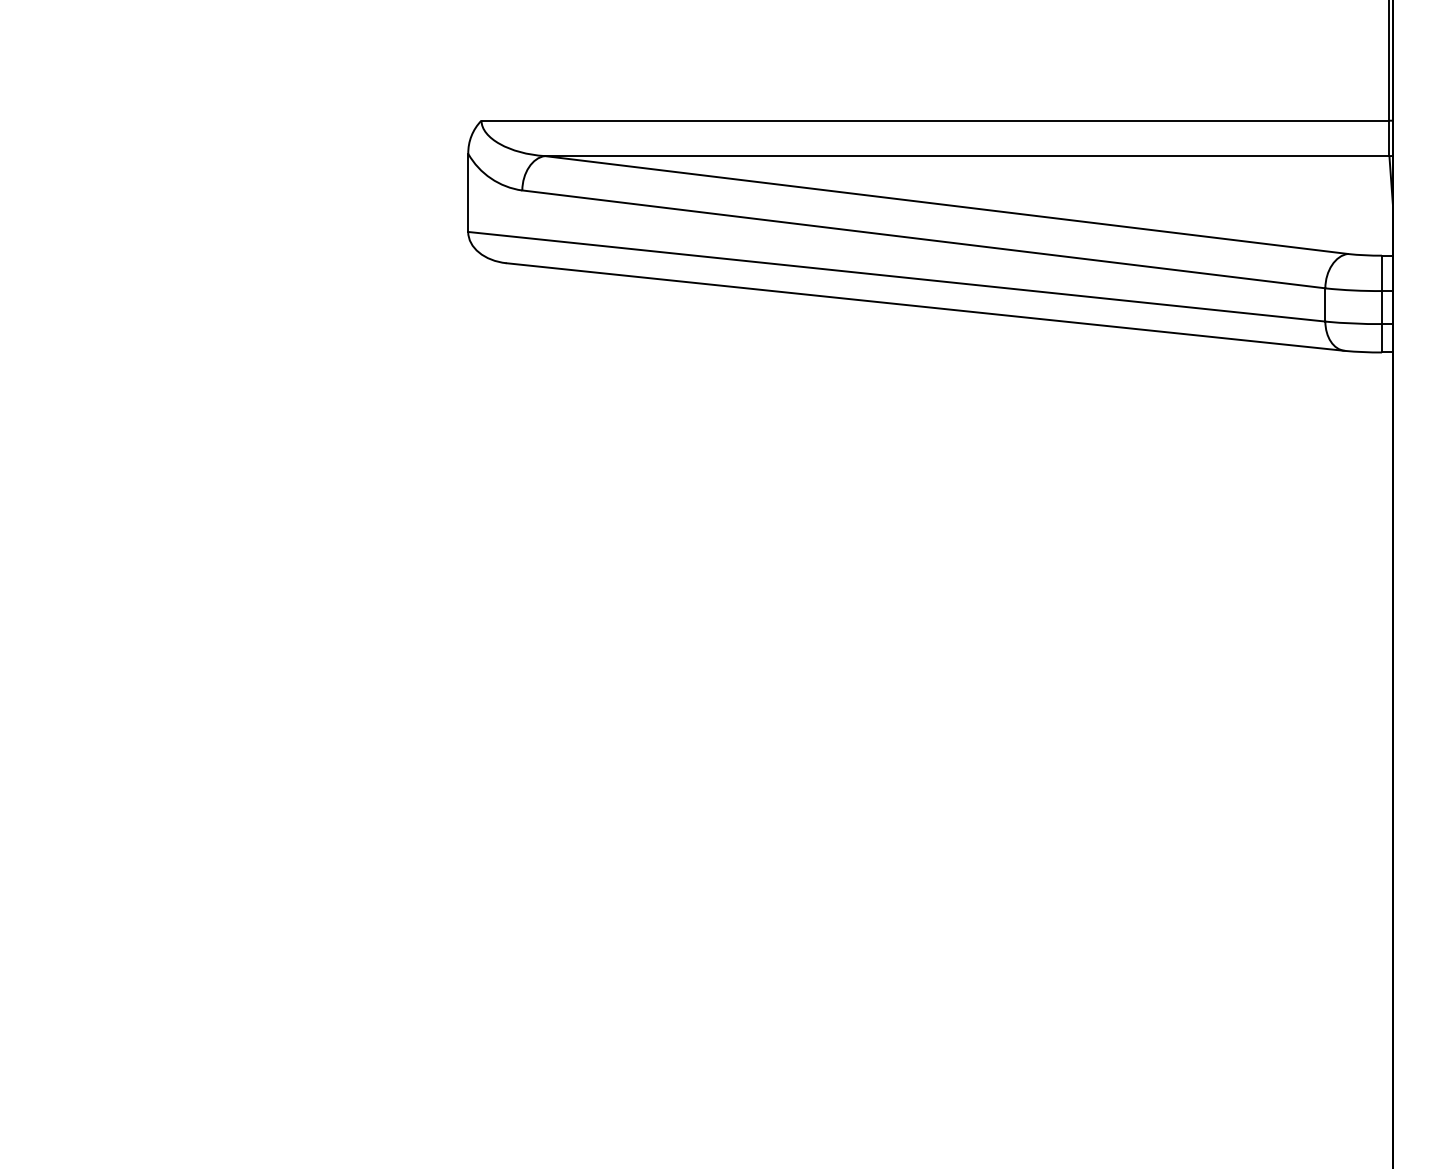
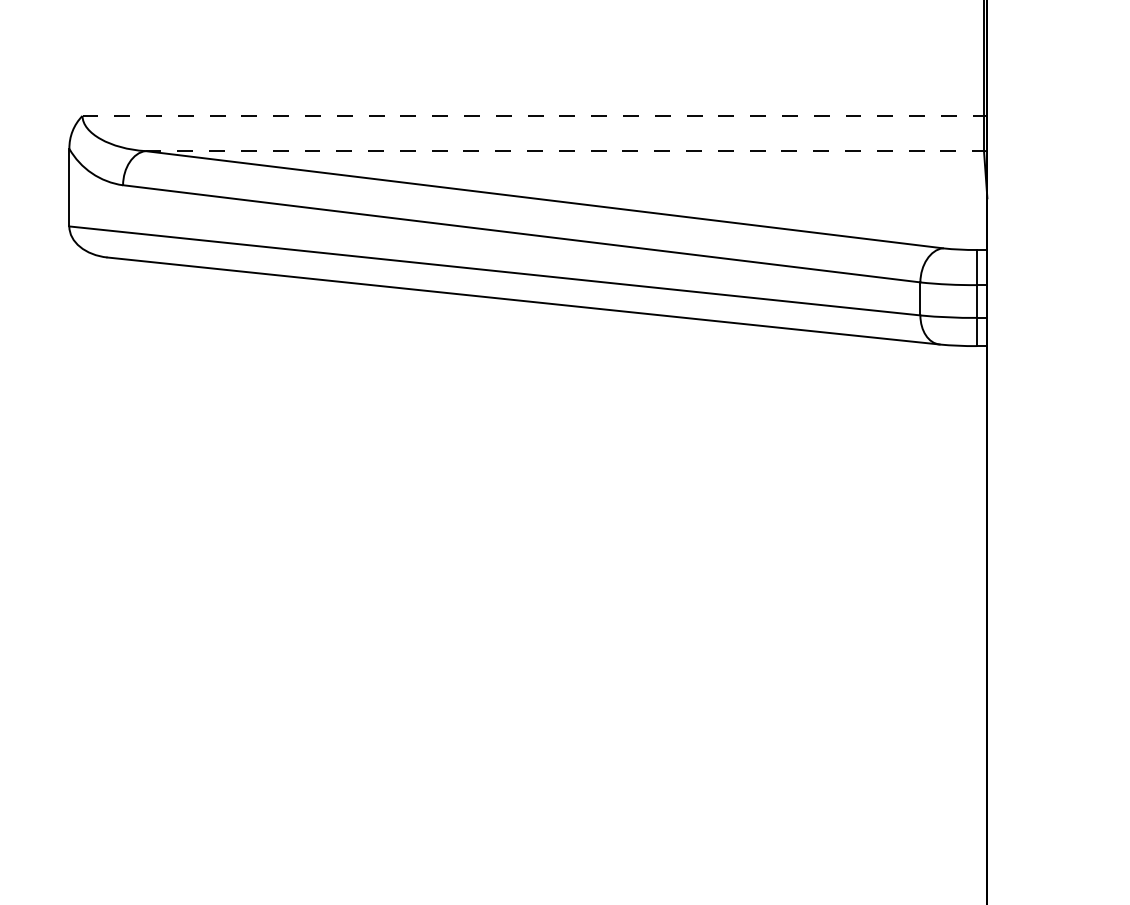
line: (935, 120) -> (533, 115), solid -> dashed
line: (967, 156) -> (565, 151), solid -> dashed

